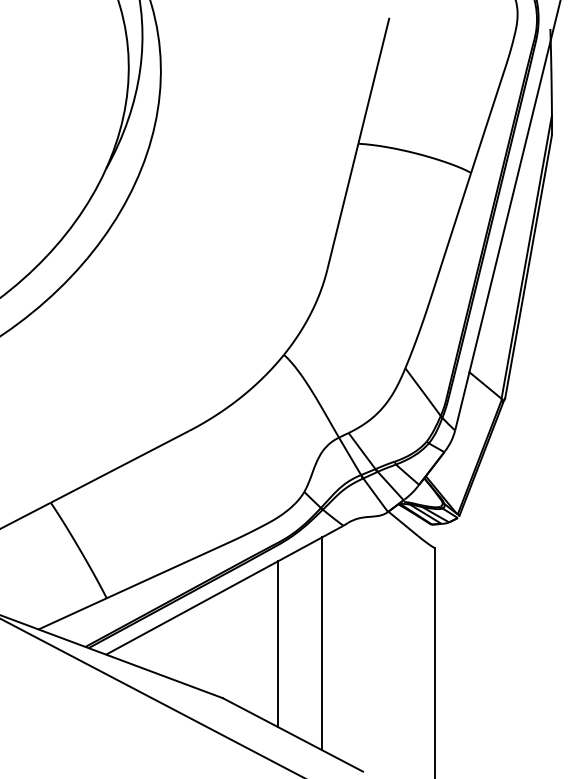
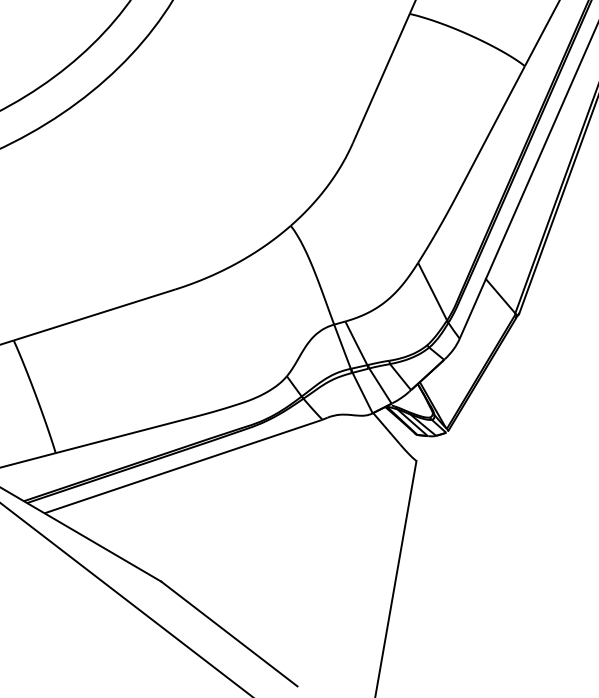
line: (321, 643) -> (277, 541), removed
line: (277, 644) -> (229, 534), removed

